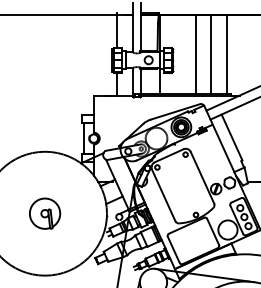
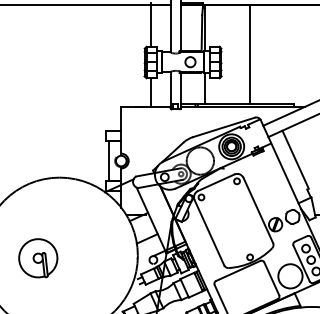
line: (211, 54) -> (269, 54), removed
line: (227, 54) -> (289, 54), removed
part: (45, 213) -> (38, 258), moved

